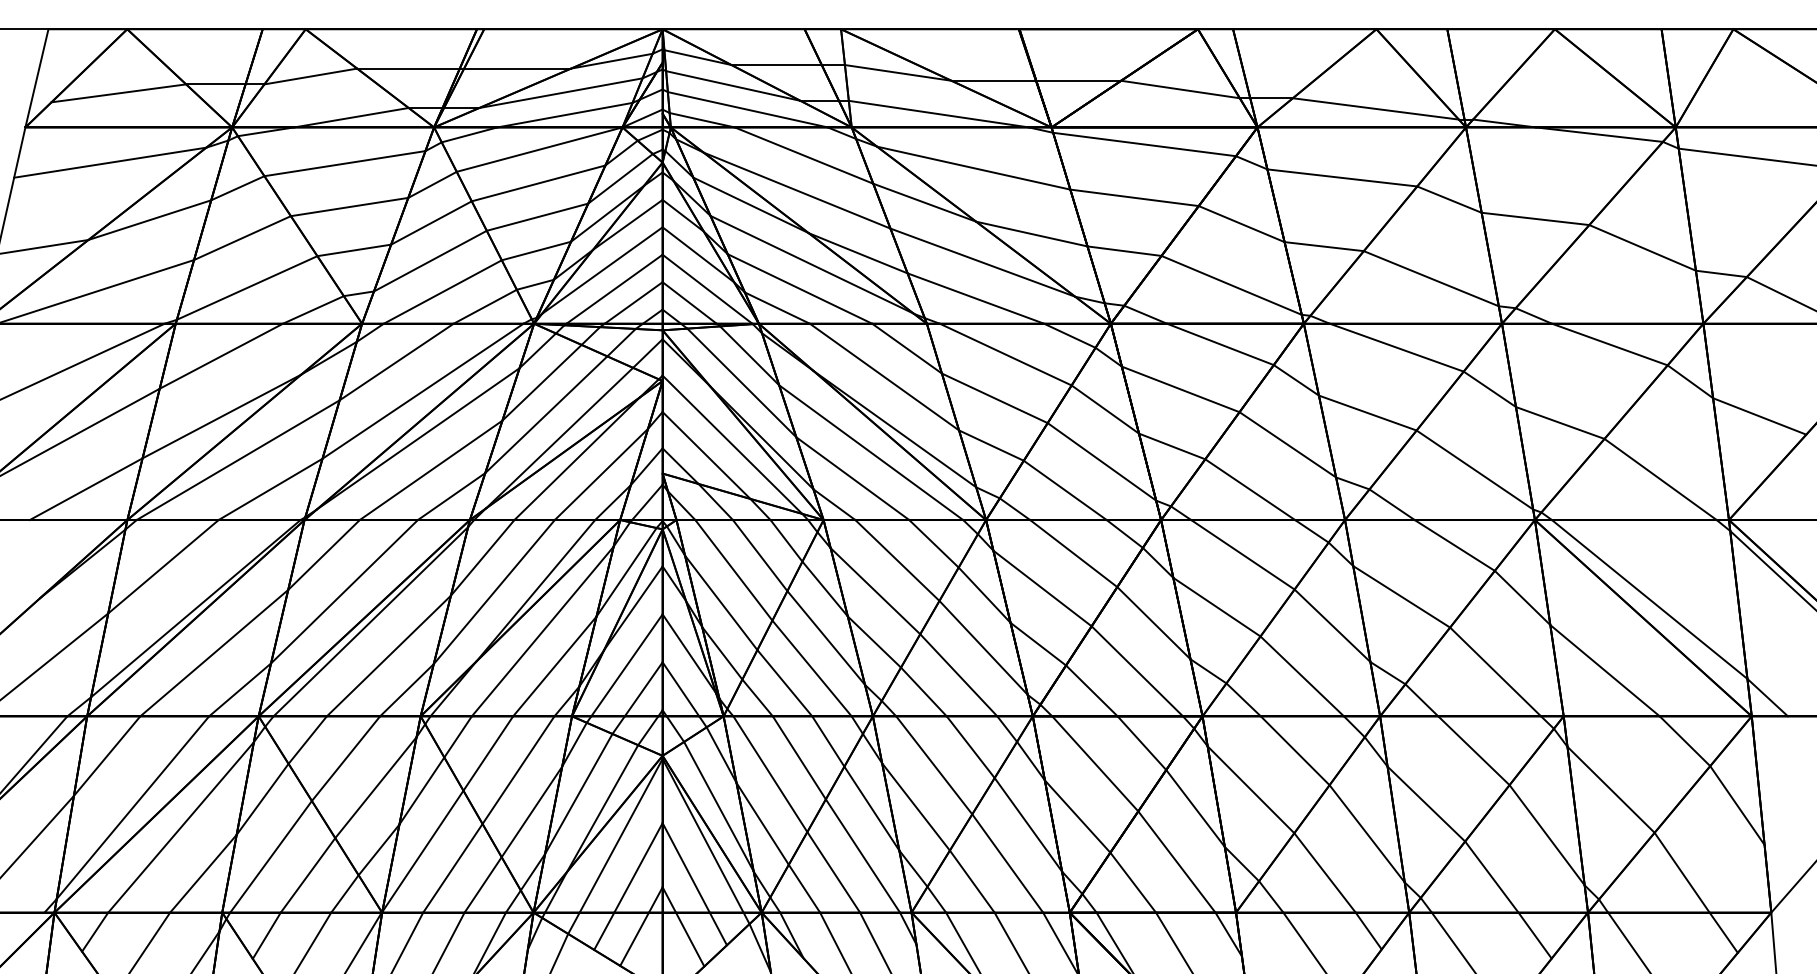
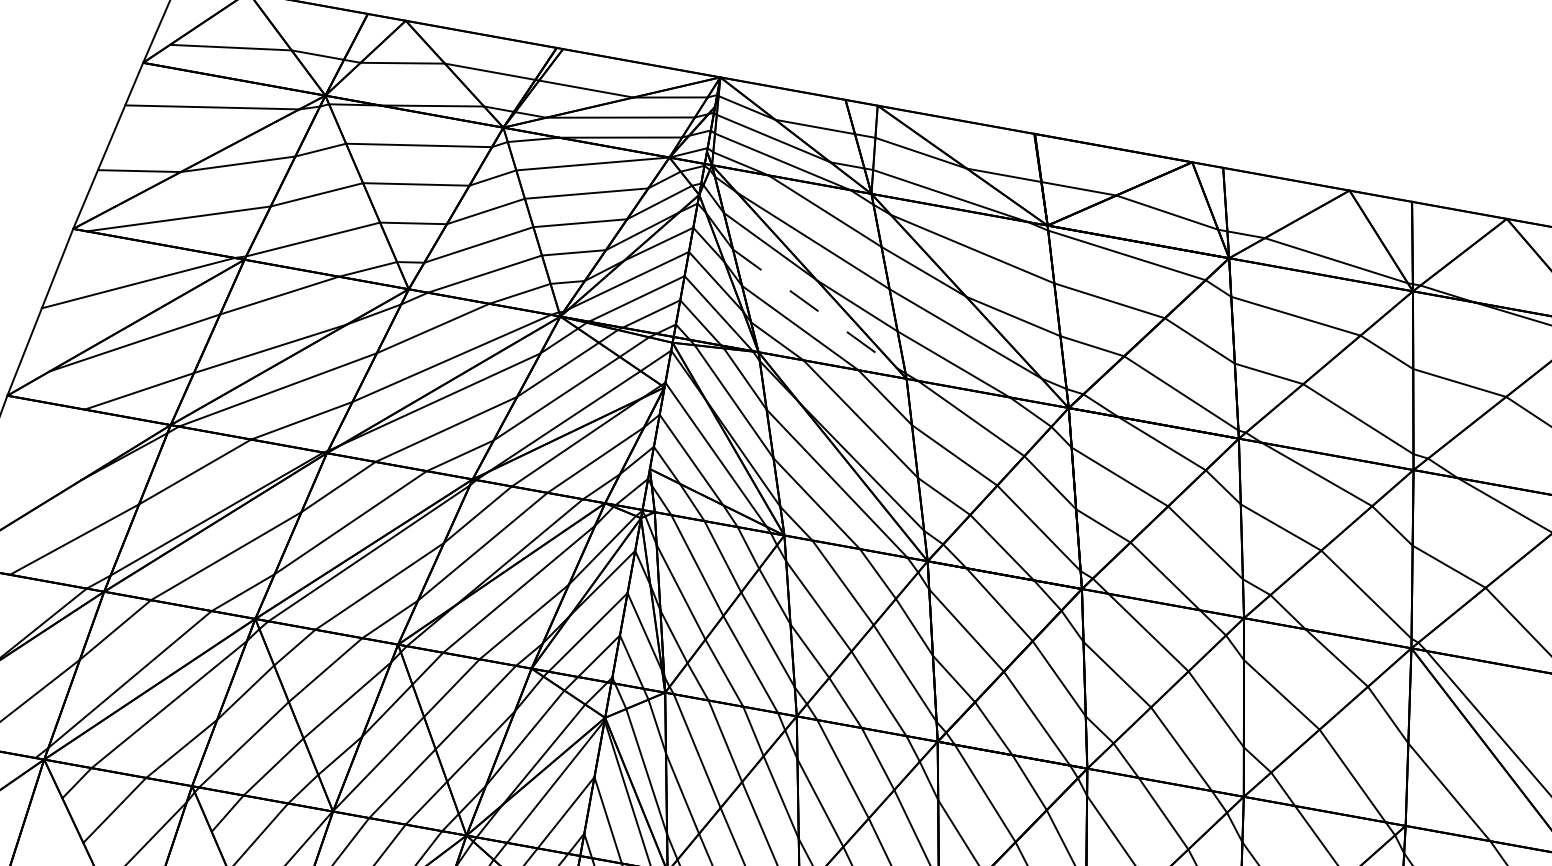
line: (812, 264) -> (815, 308), solid -> dashed

